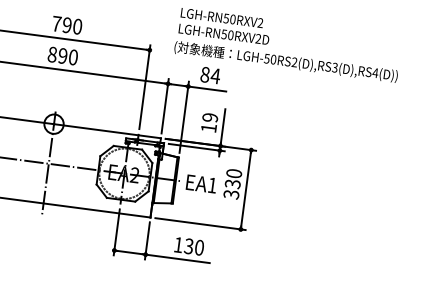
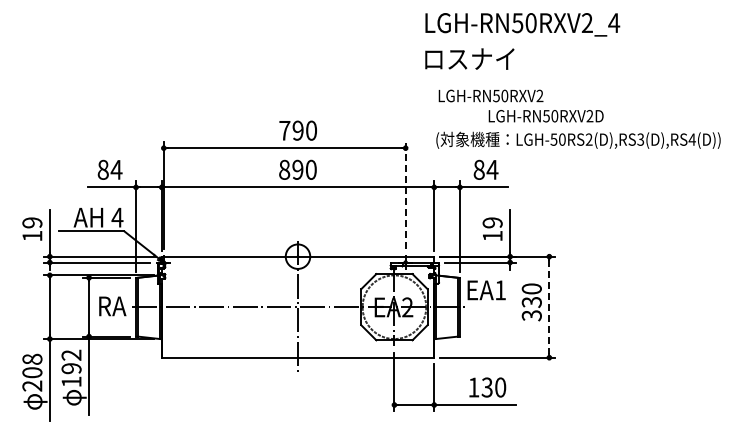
text: (223, 34) -> (545, 116), moved
line: (144, 86) -> (405, 194), solid -> dashed
text: (201, 184) -> (486, 290), moved
line: (246, 190) -> (549, 307), solid -> dashed

